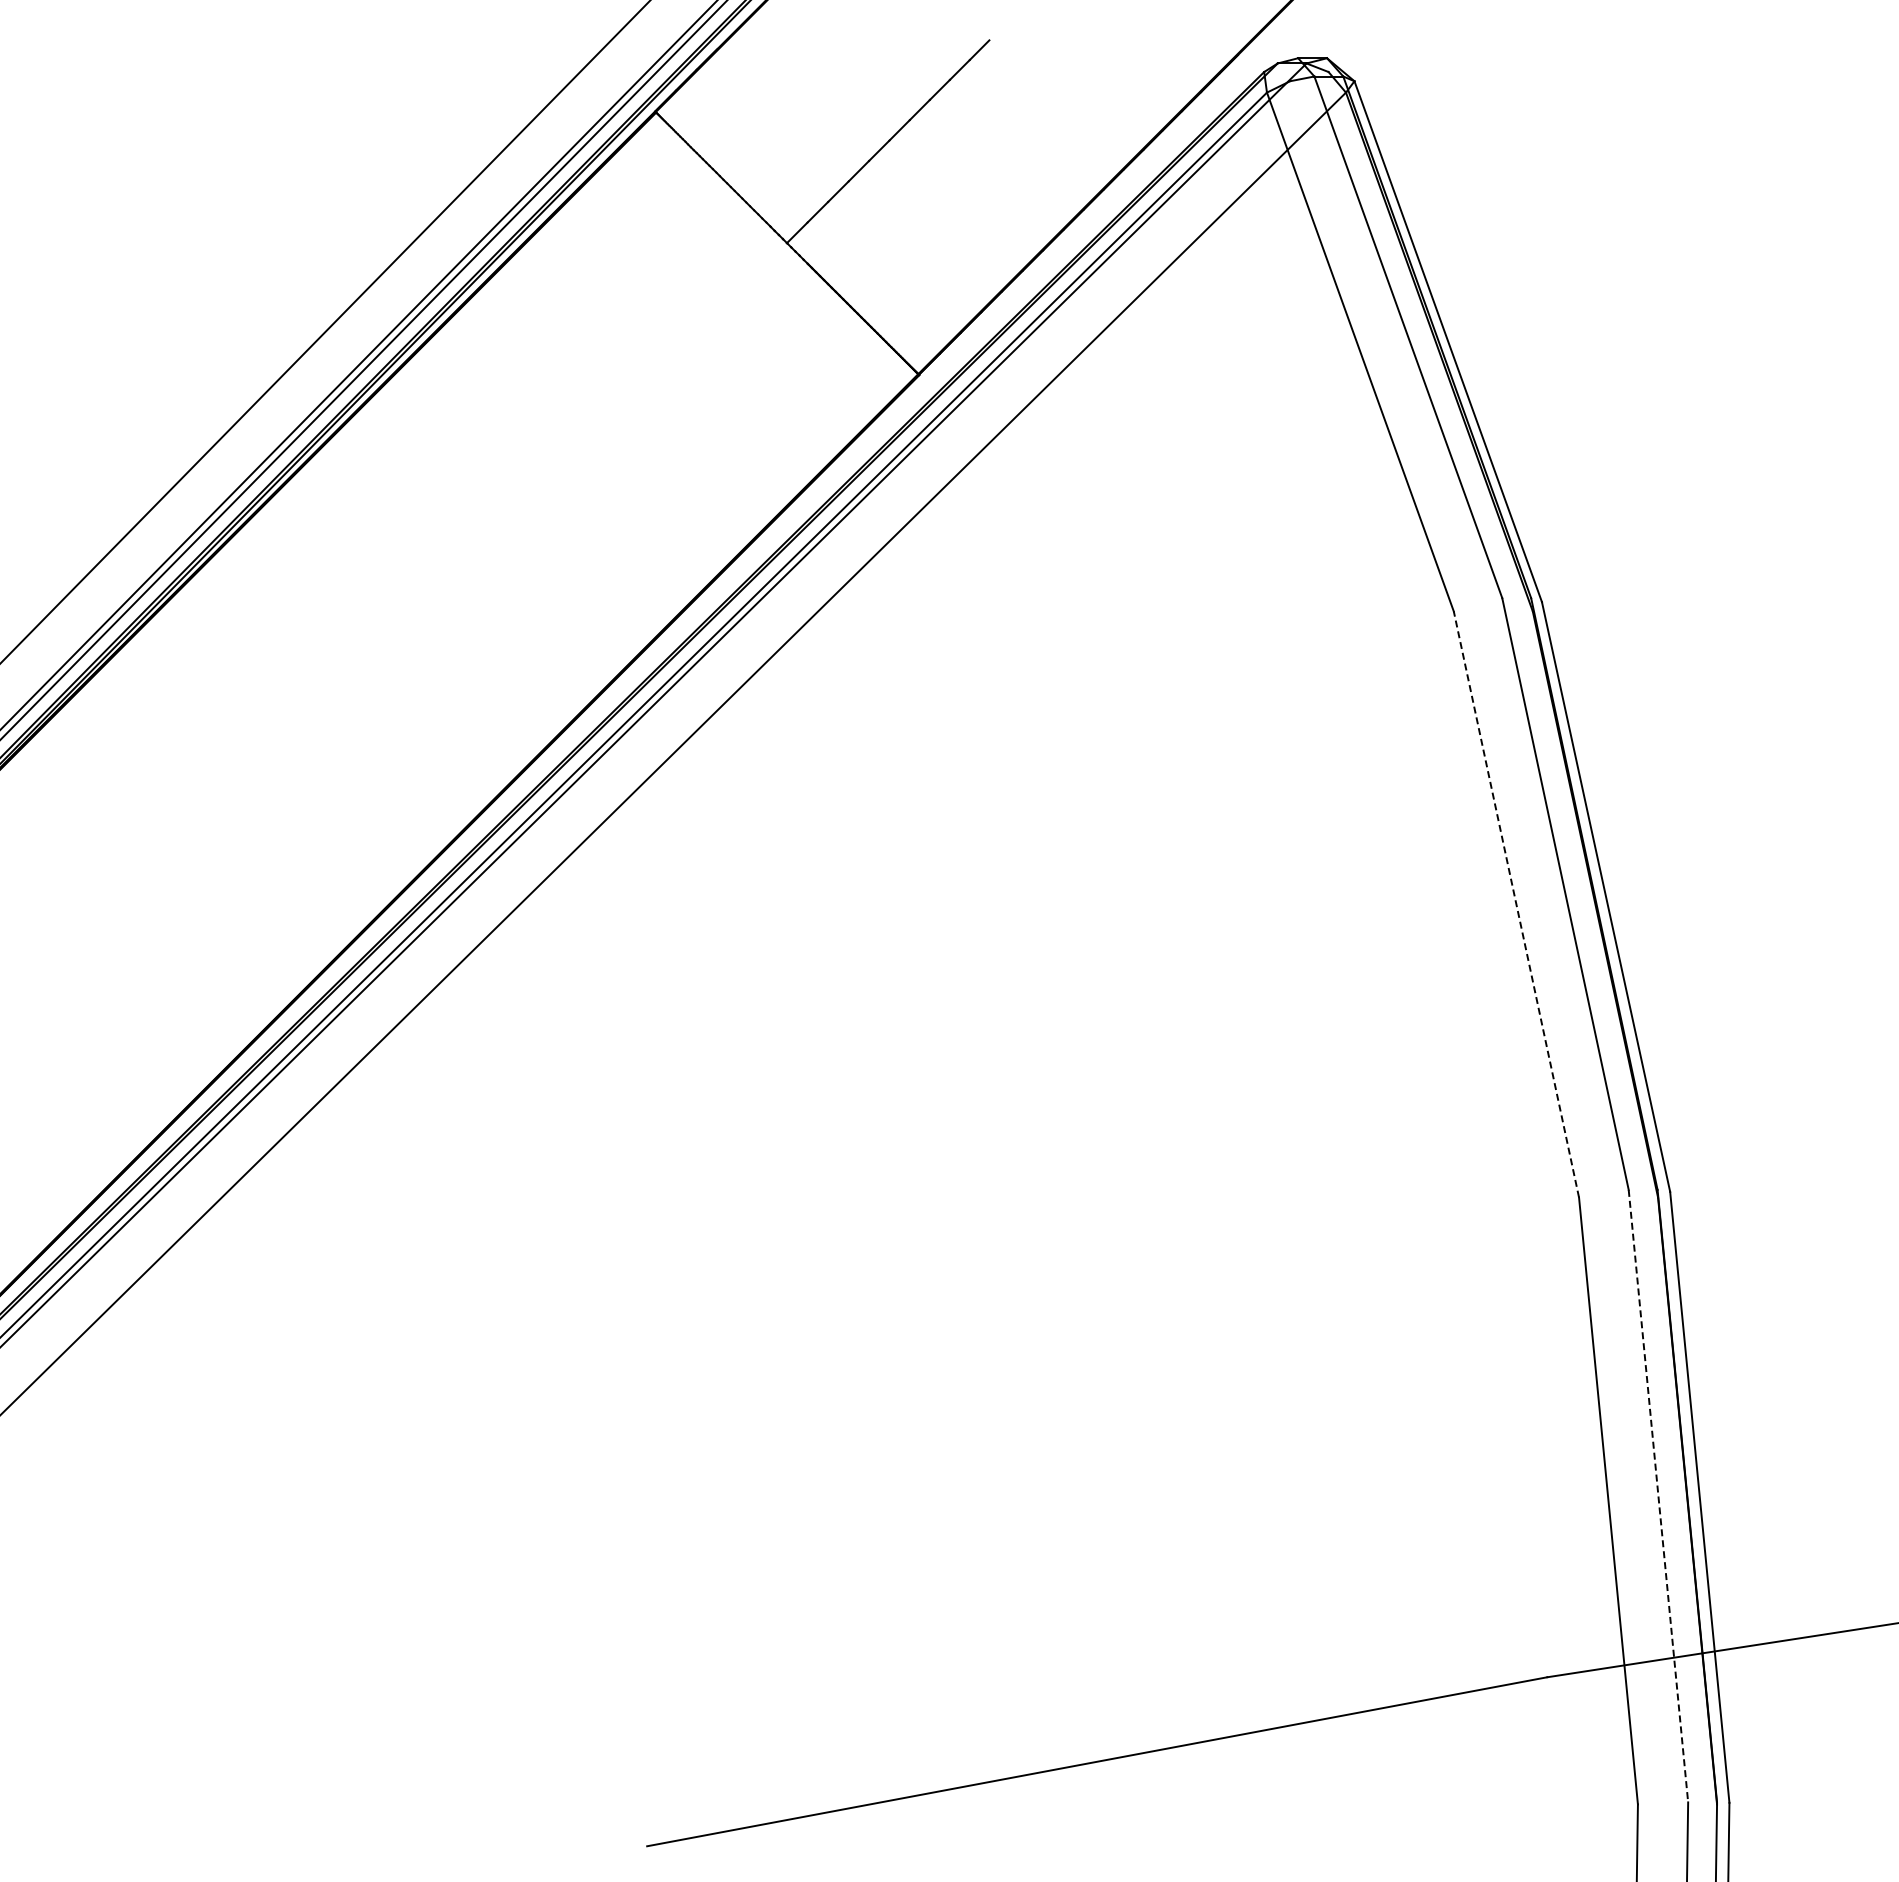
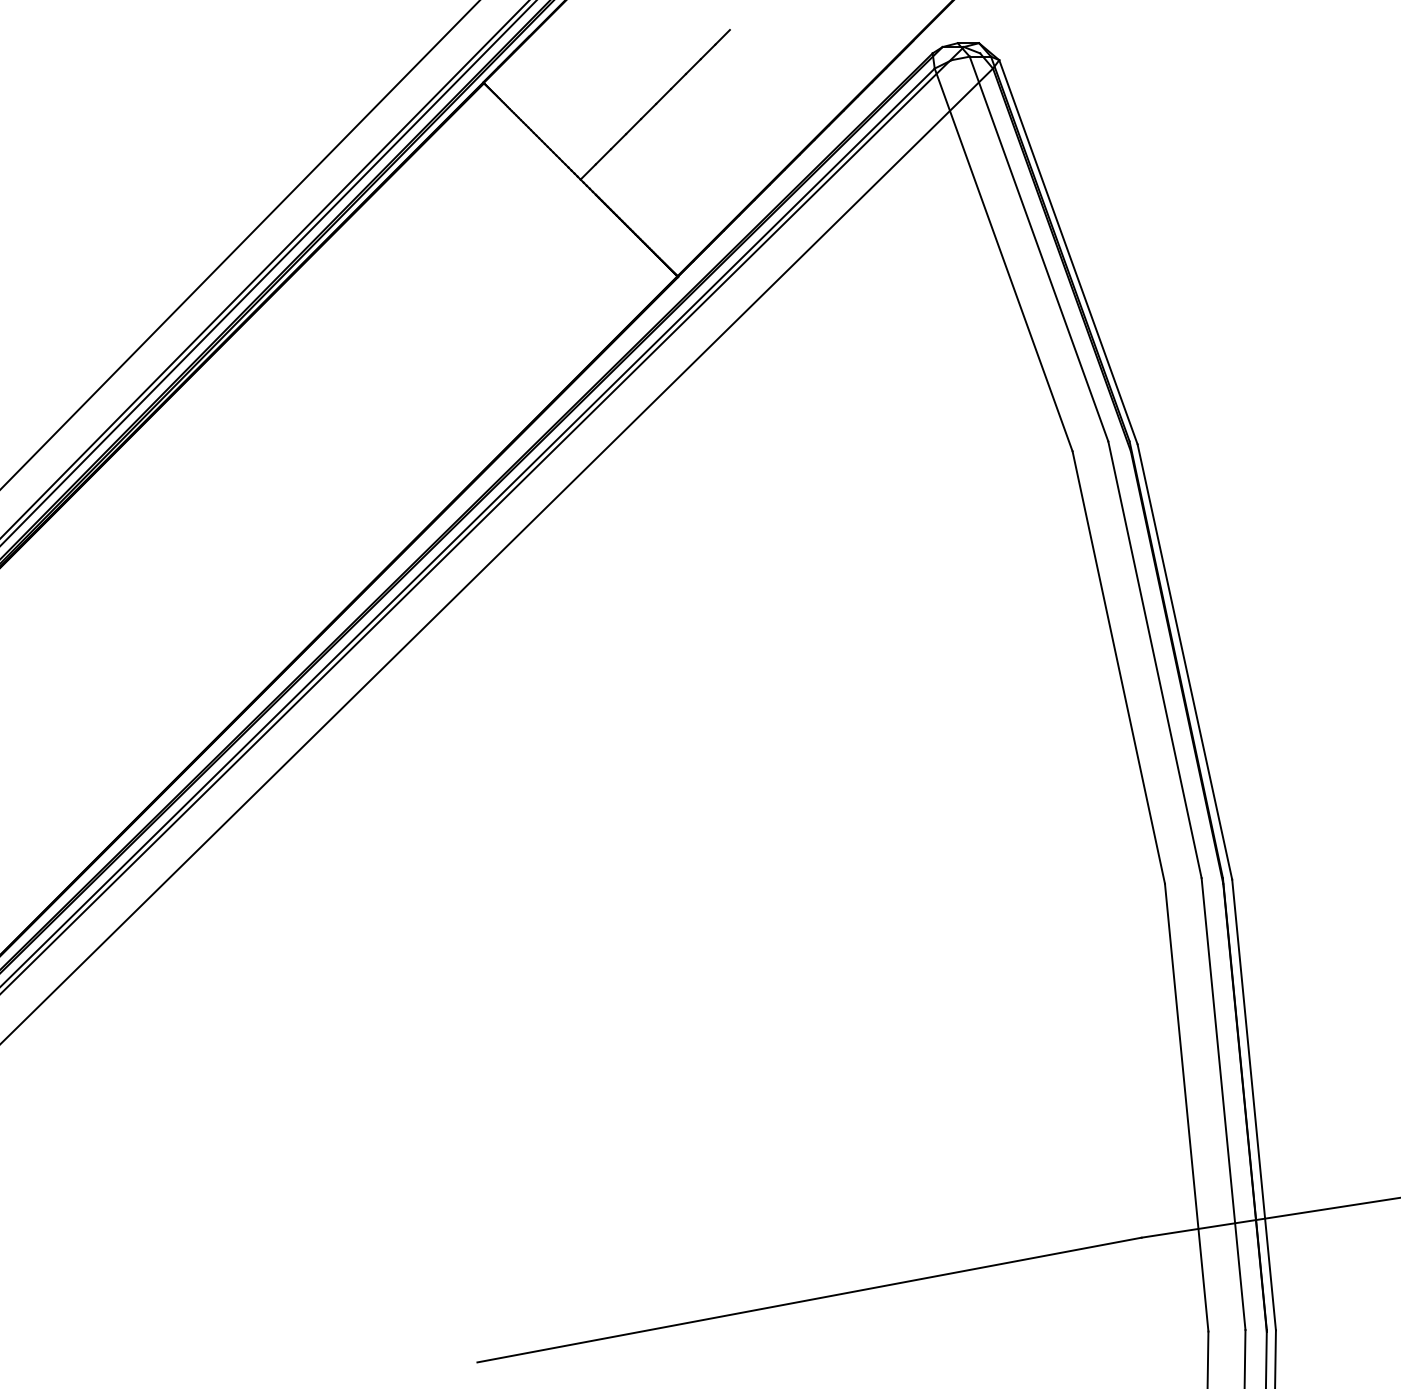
line: (1516, 904) -> (1118, 667), dashed -> solid
line: (1658, 1496) -> (1223, 1104), dashed -> solid

